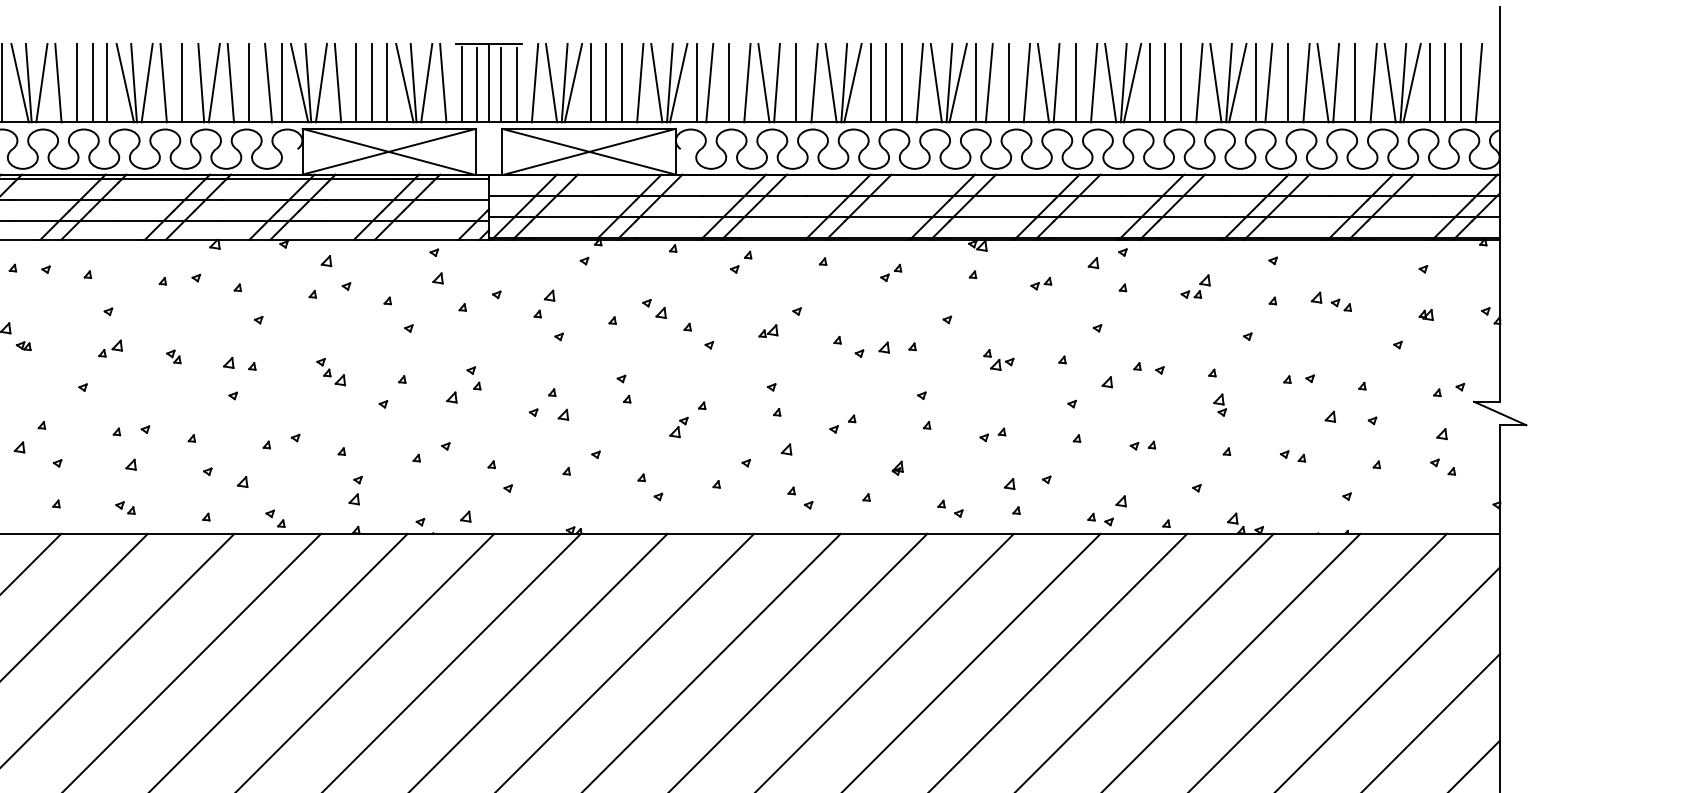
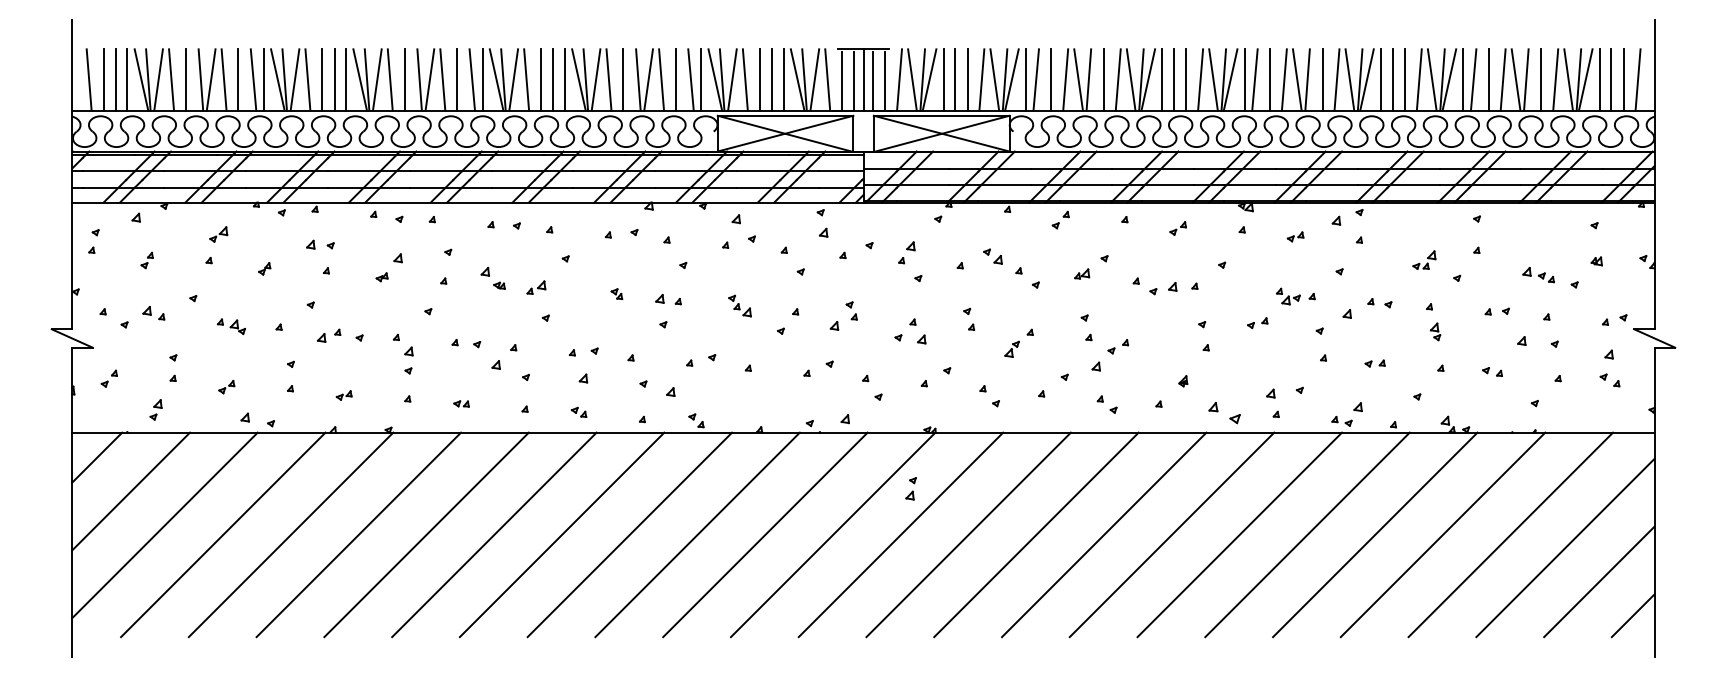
part: (1195, 285) -> (1424, 259), moved
part: (1331, 302) -> (1538, 275), moved
part: (110, 348) -> (536, 287), moved
part: (998, 359) -> (1288, 296), moved
part: (843, 423) -> (1118, 346), moved
part: (992, 435) -> (1257, 323), moved
part: (354, 490) -> (910, 488), moved
part: (950, 508) -> (1224, 412), size x1.6

